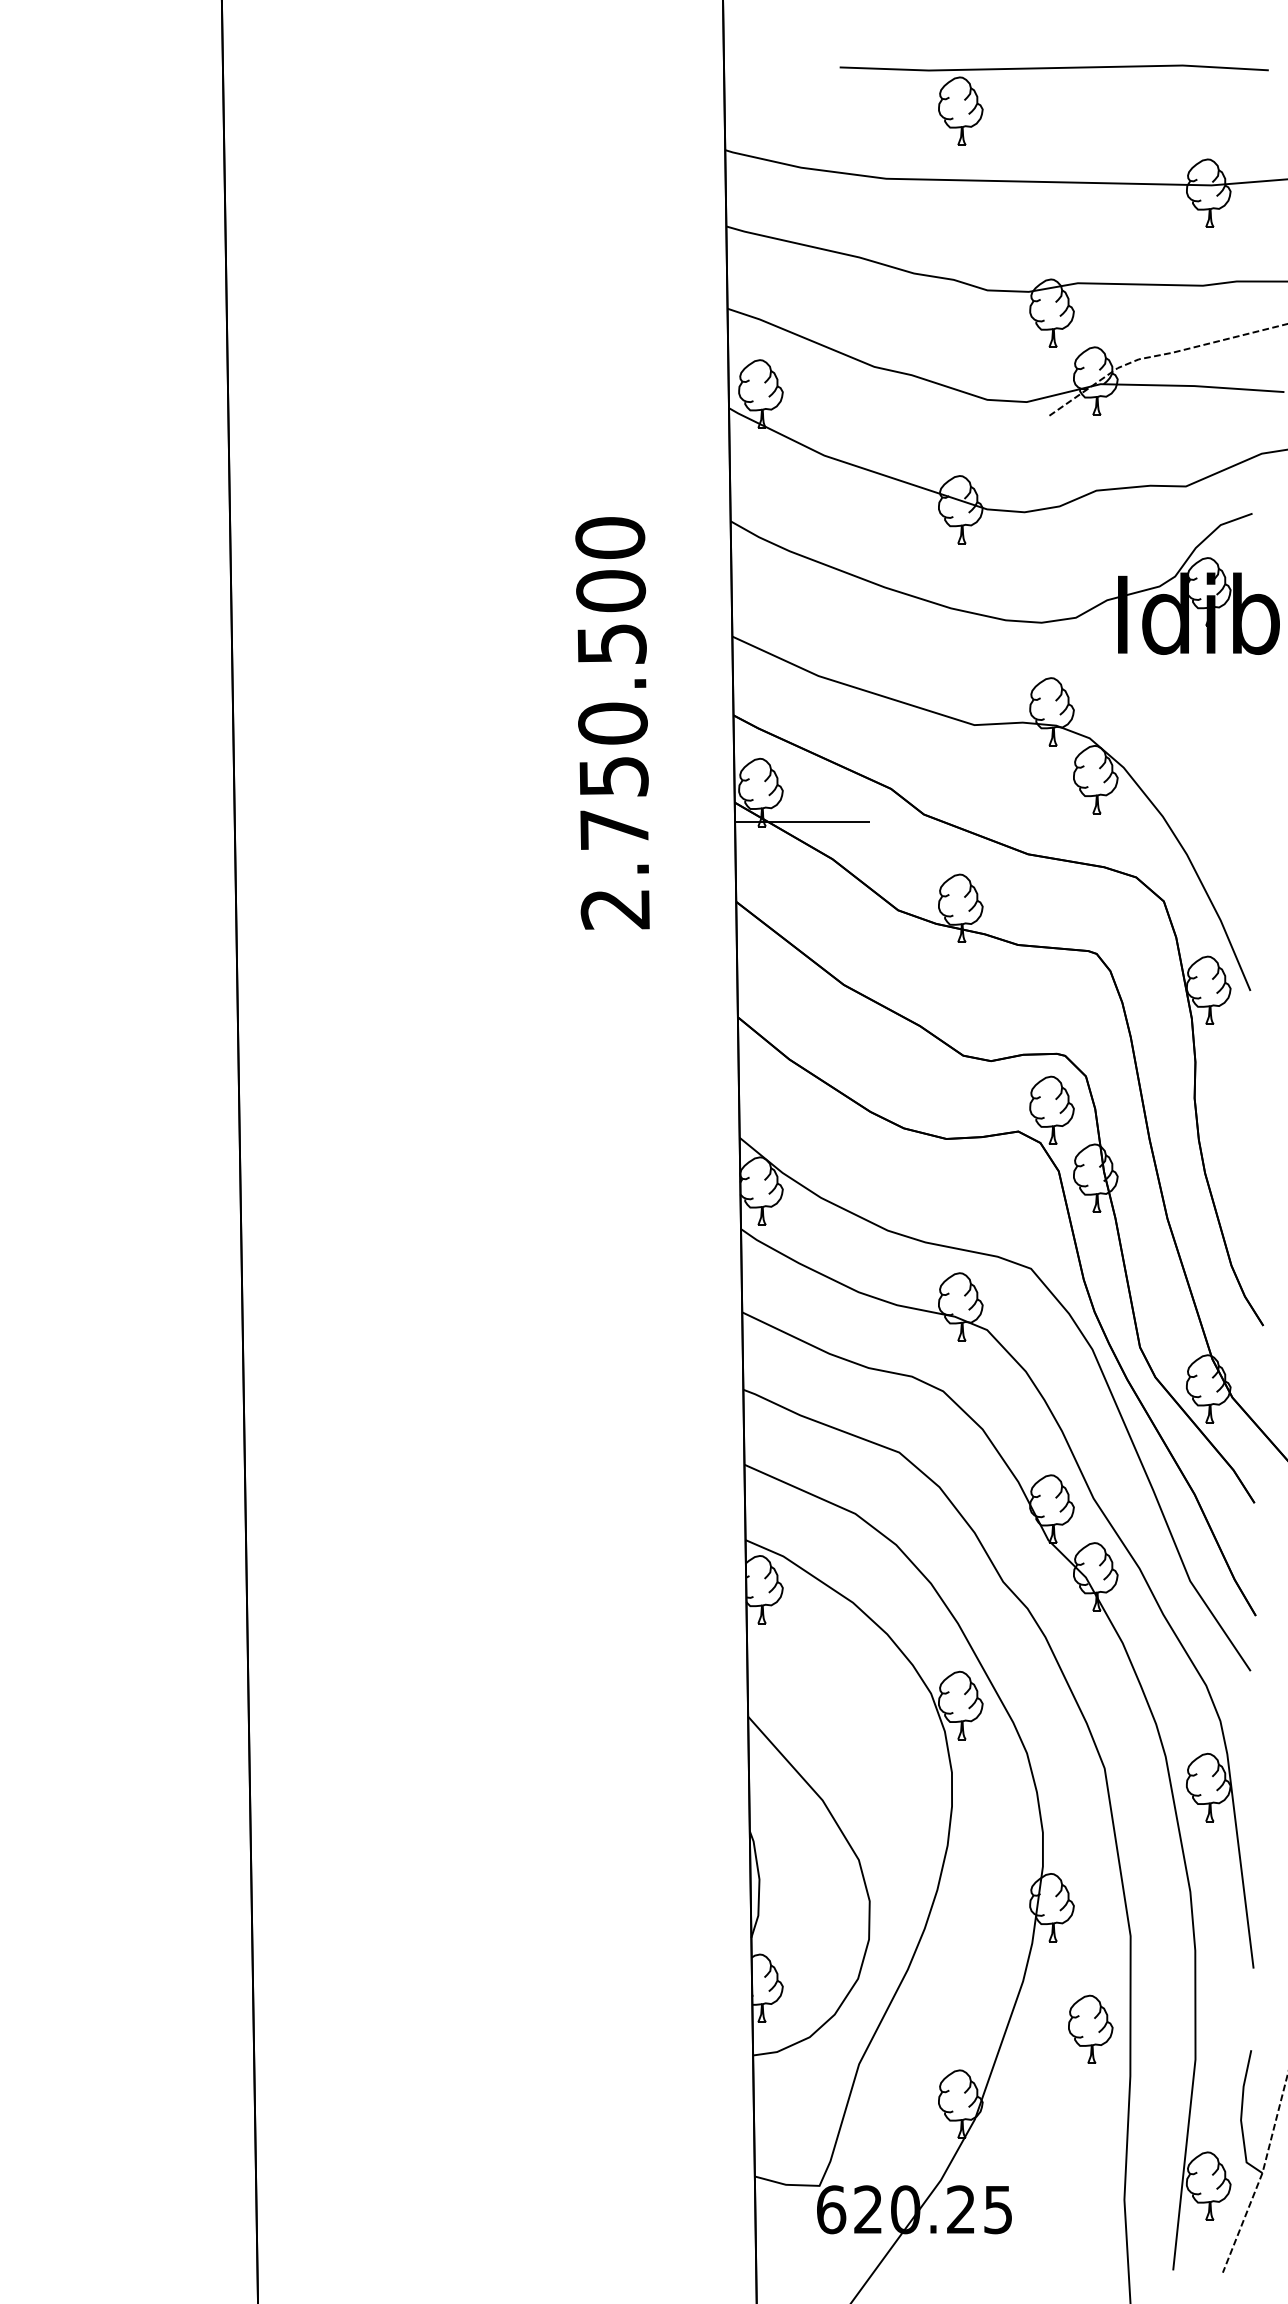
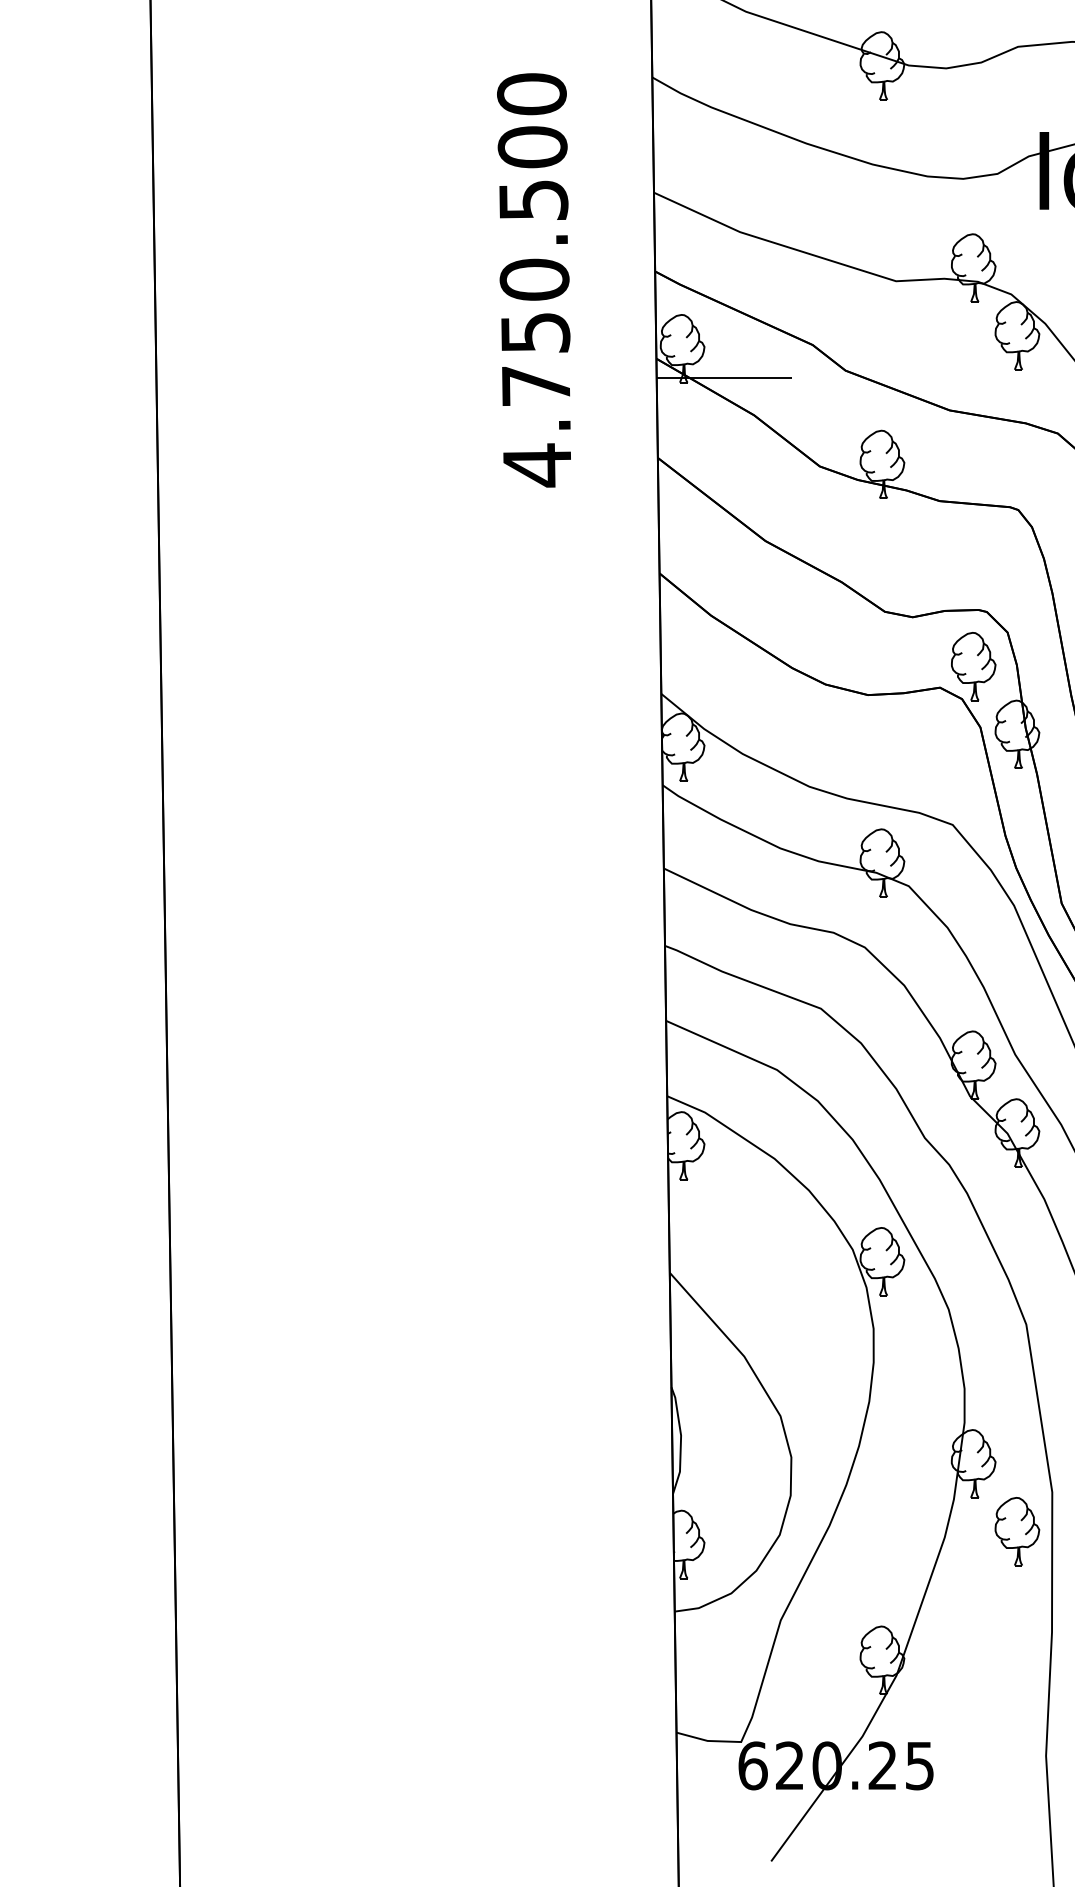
text: (614, 909) -> (536, 465), 2.750.500 -> 4.750.500
part: (1090, 2028) -> (1017, 1530), moved

